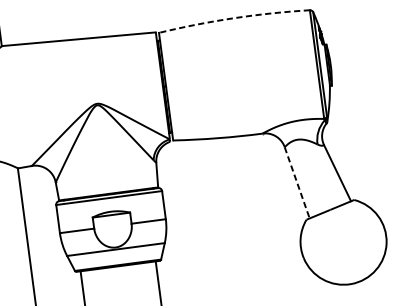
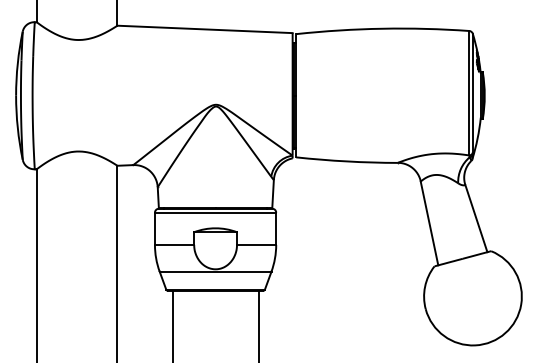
arc: (233, 18) -> (382, 28), dashed -> solid
line: (297, 182) -> (429, 223), dashed -> solid

